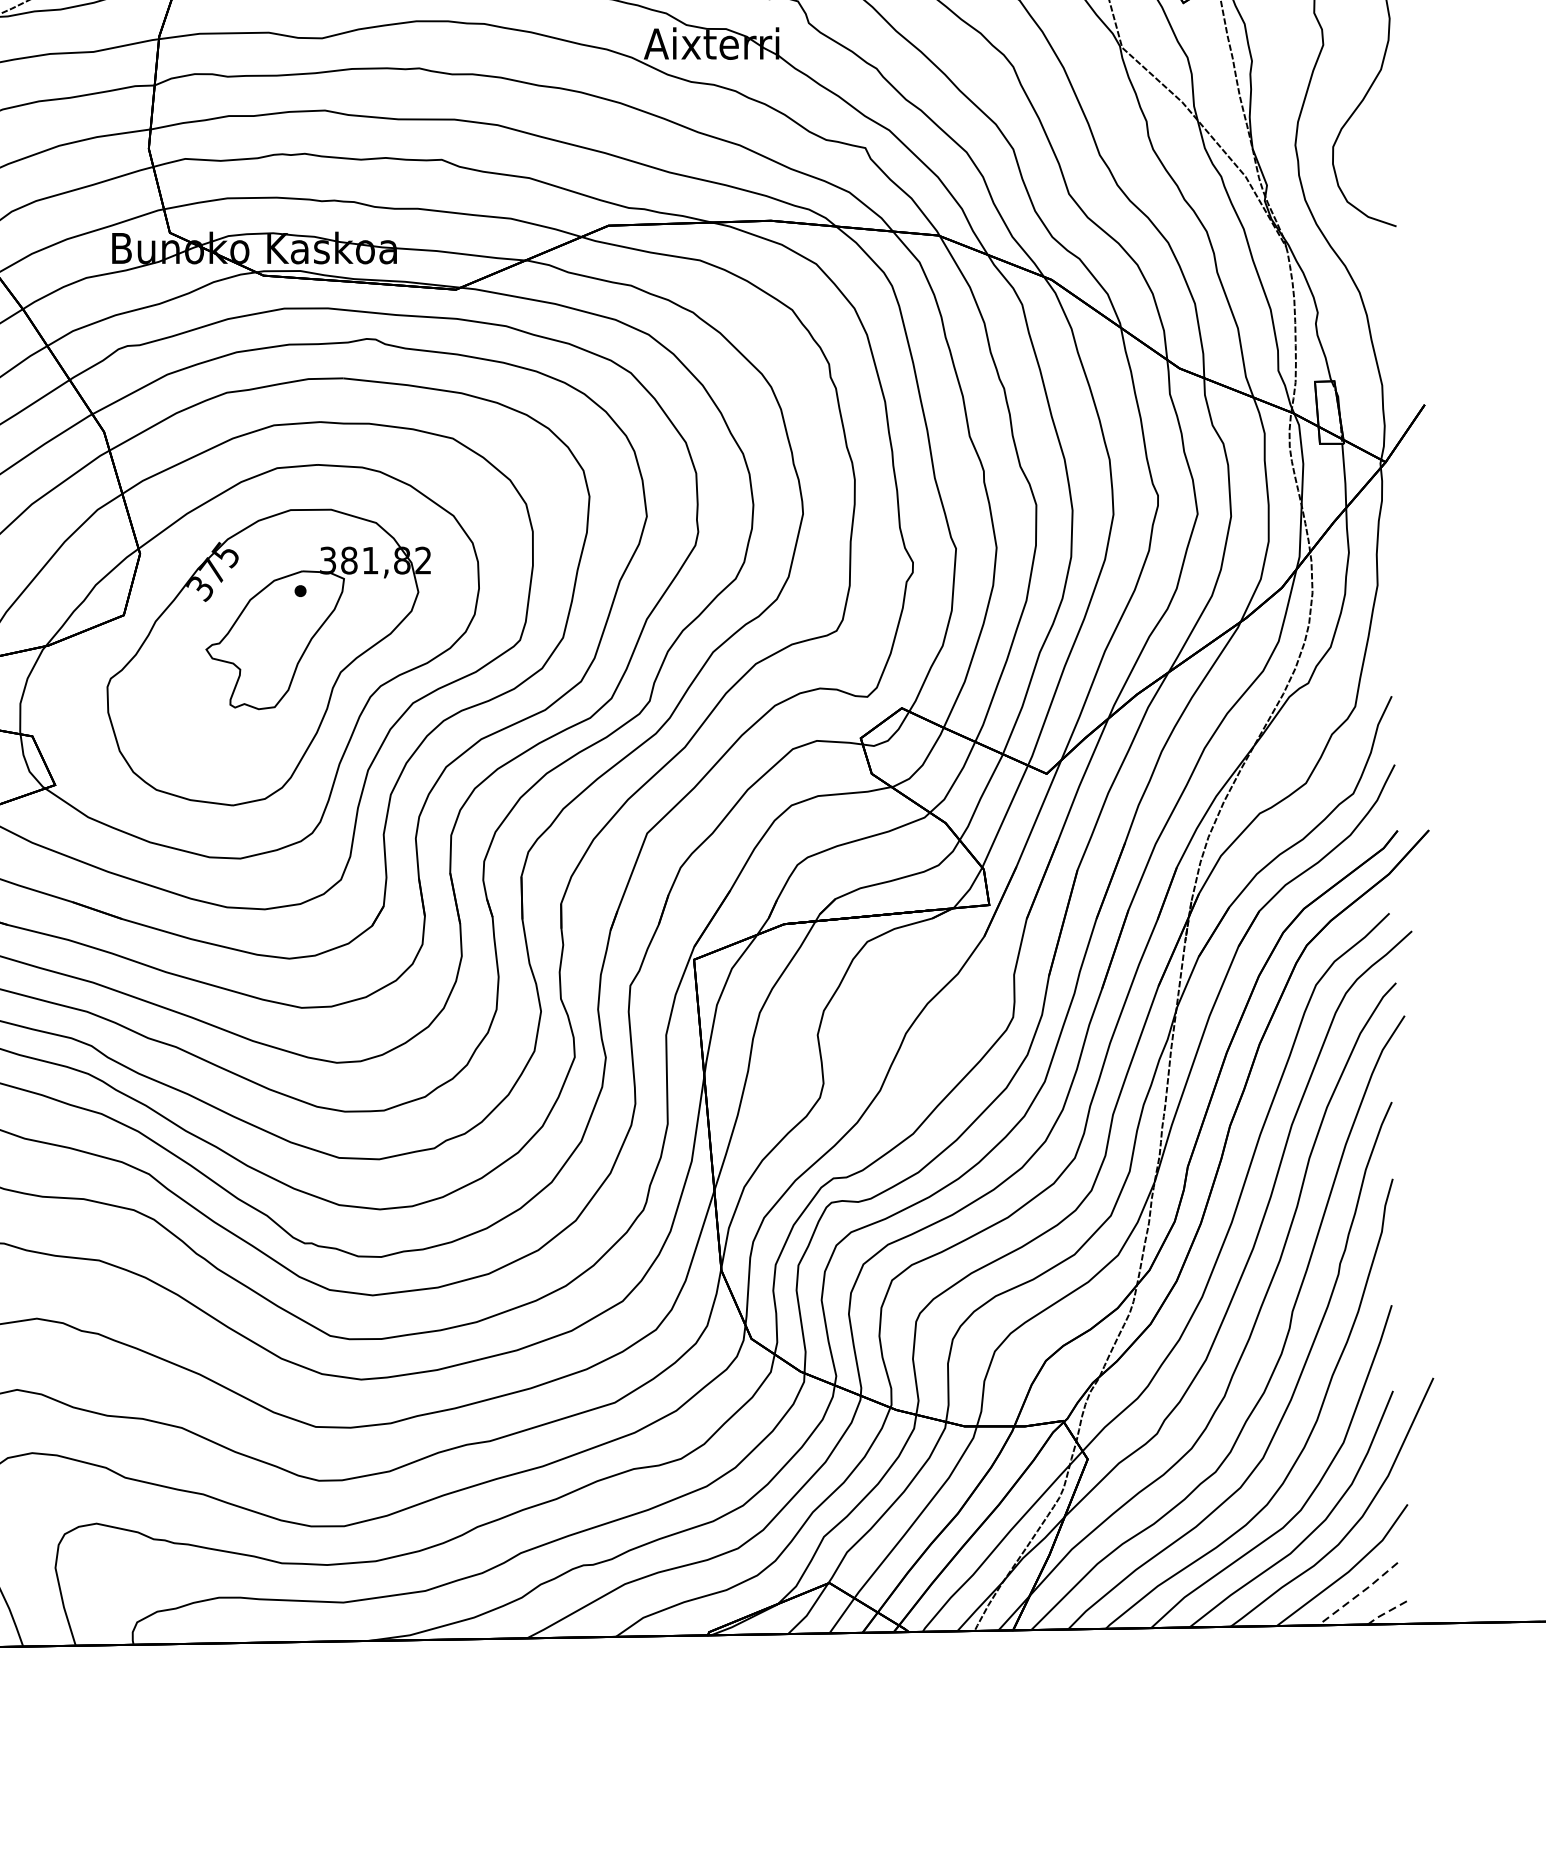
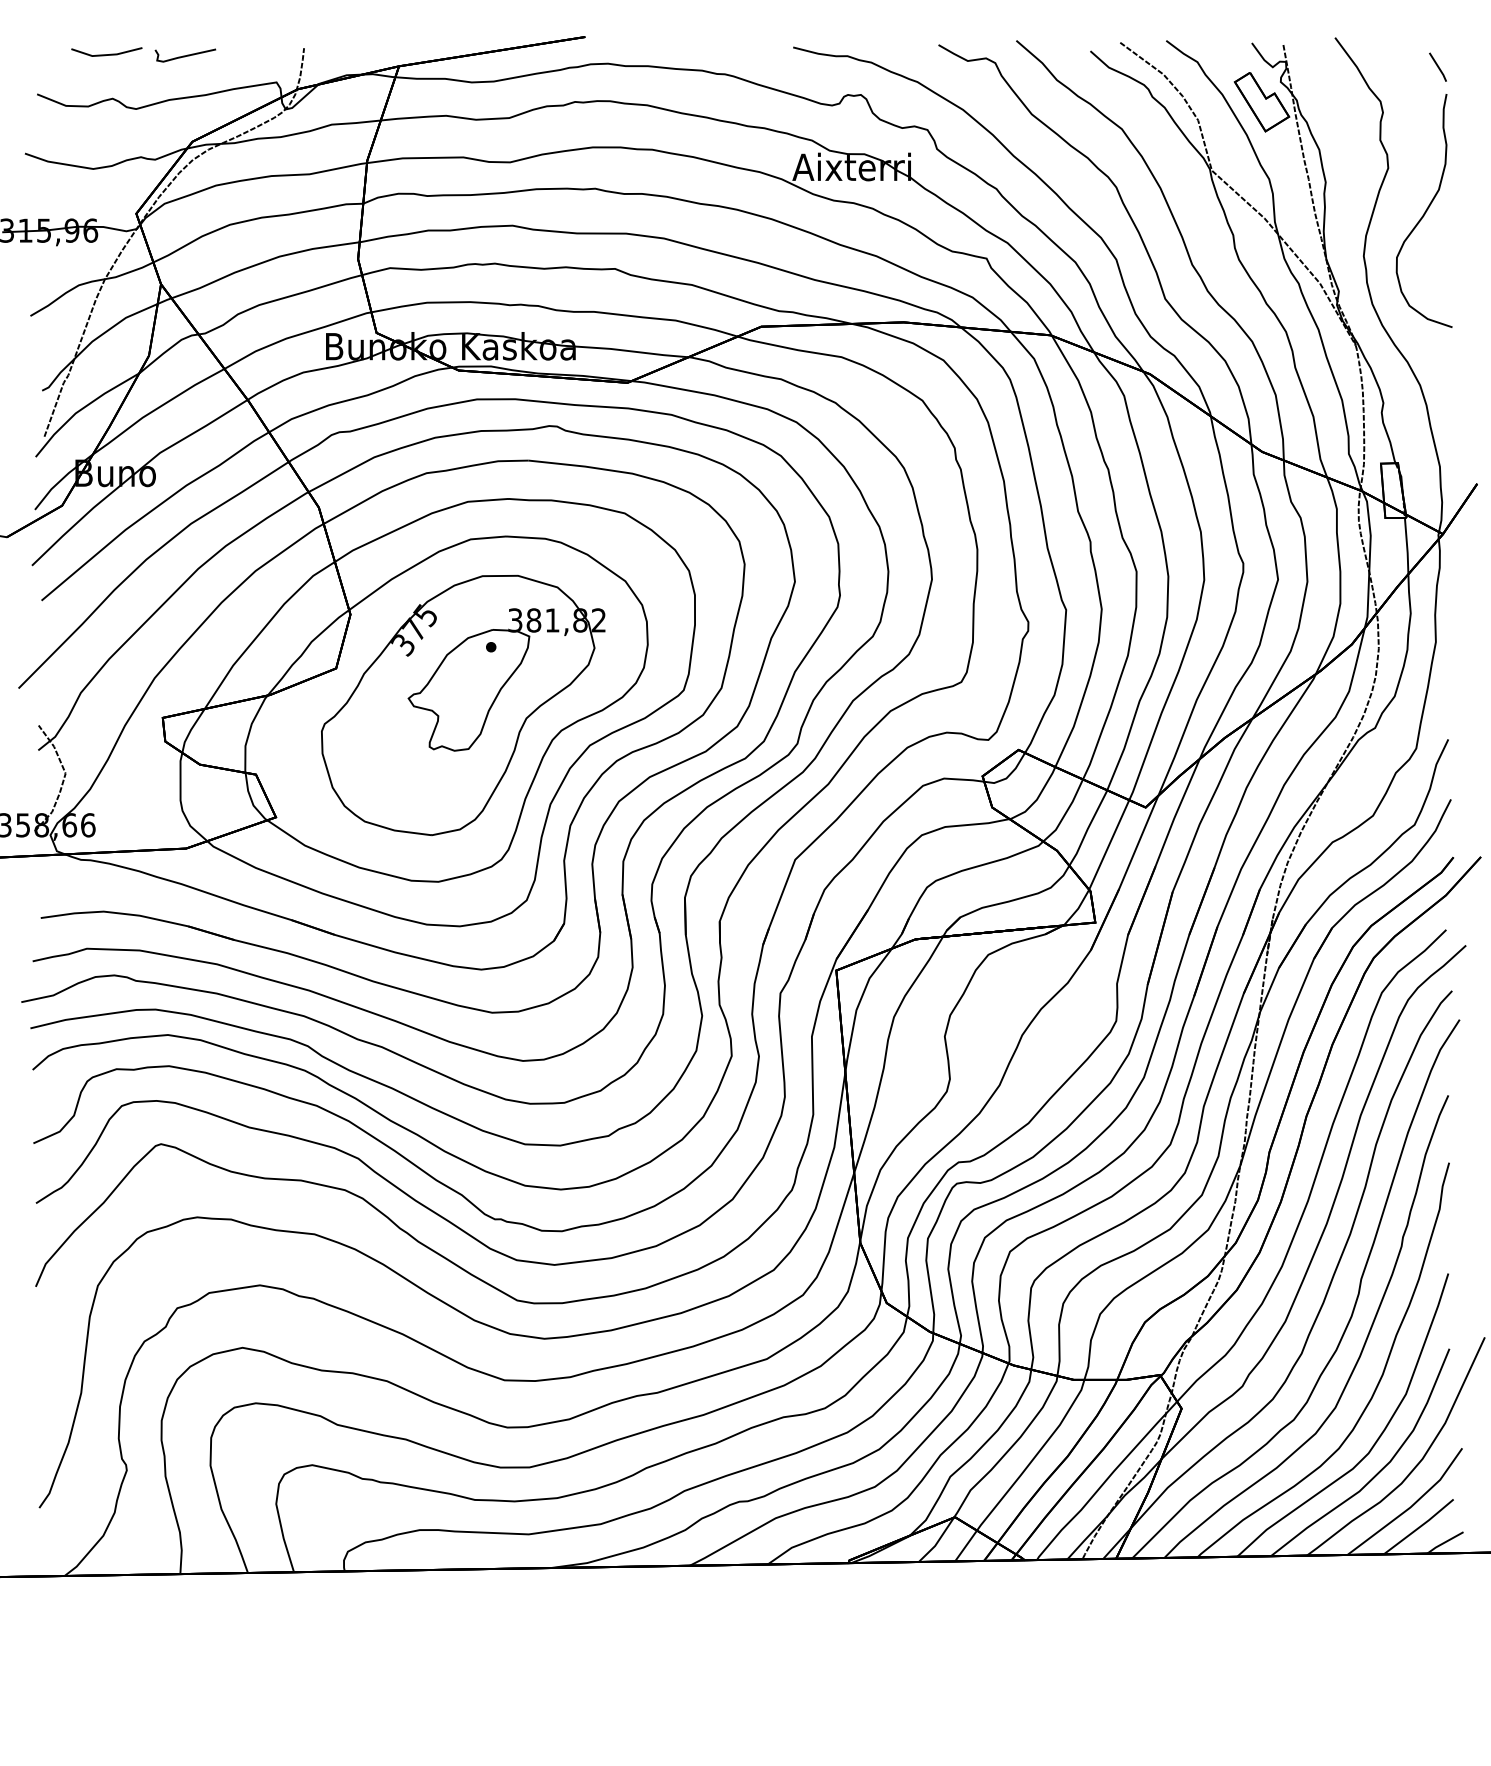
line: (1358, 1594) -> (1419, 1527), dashed -> solid
line: (1387, 1611) -> (1444, 1542), dashed -> solid

